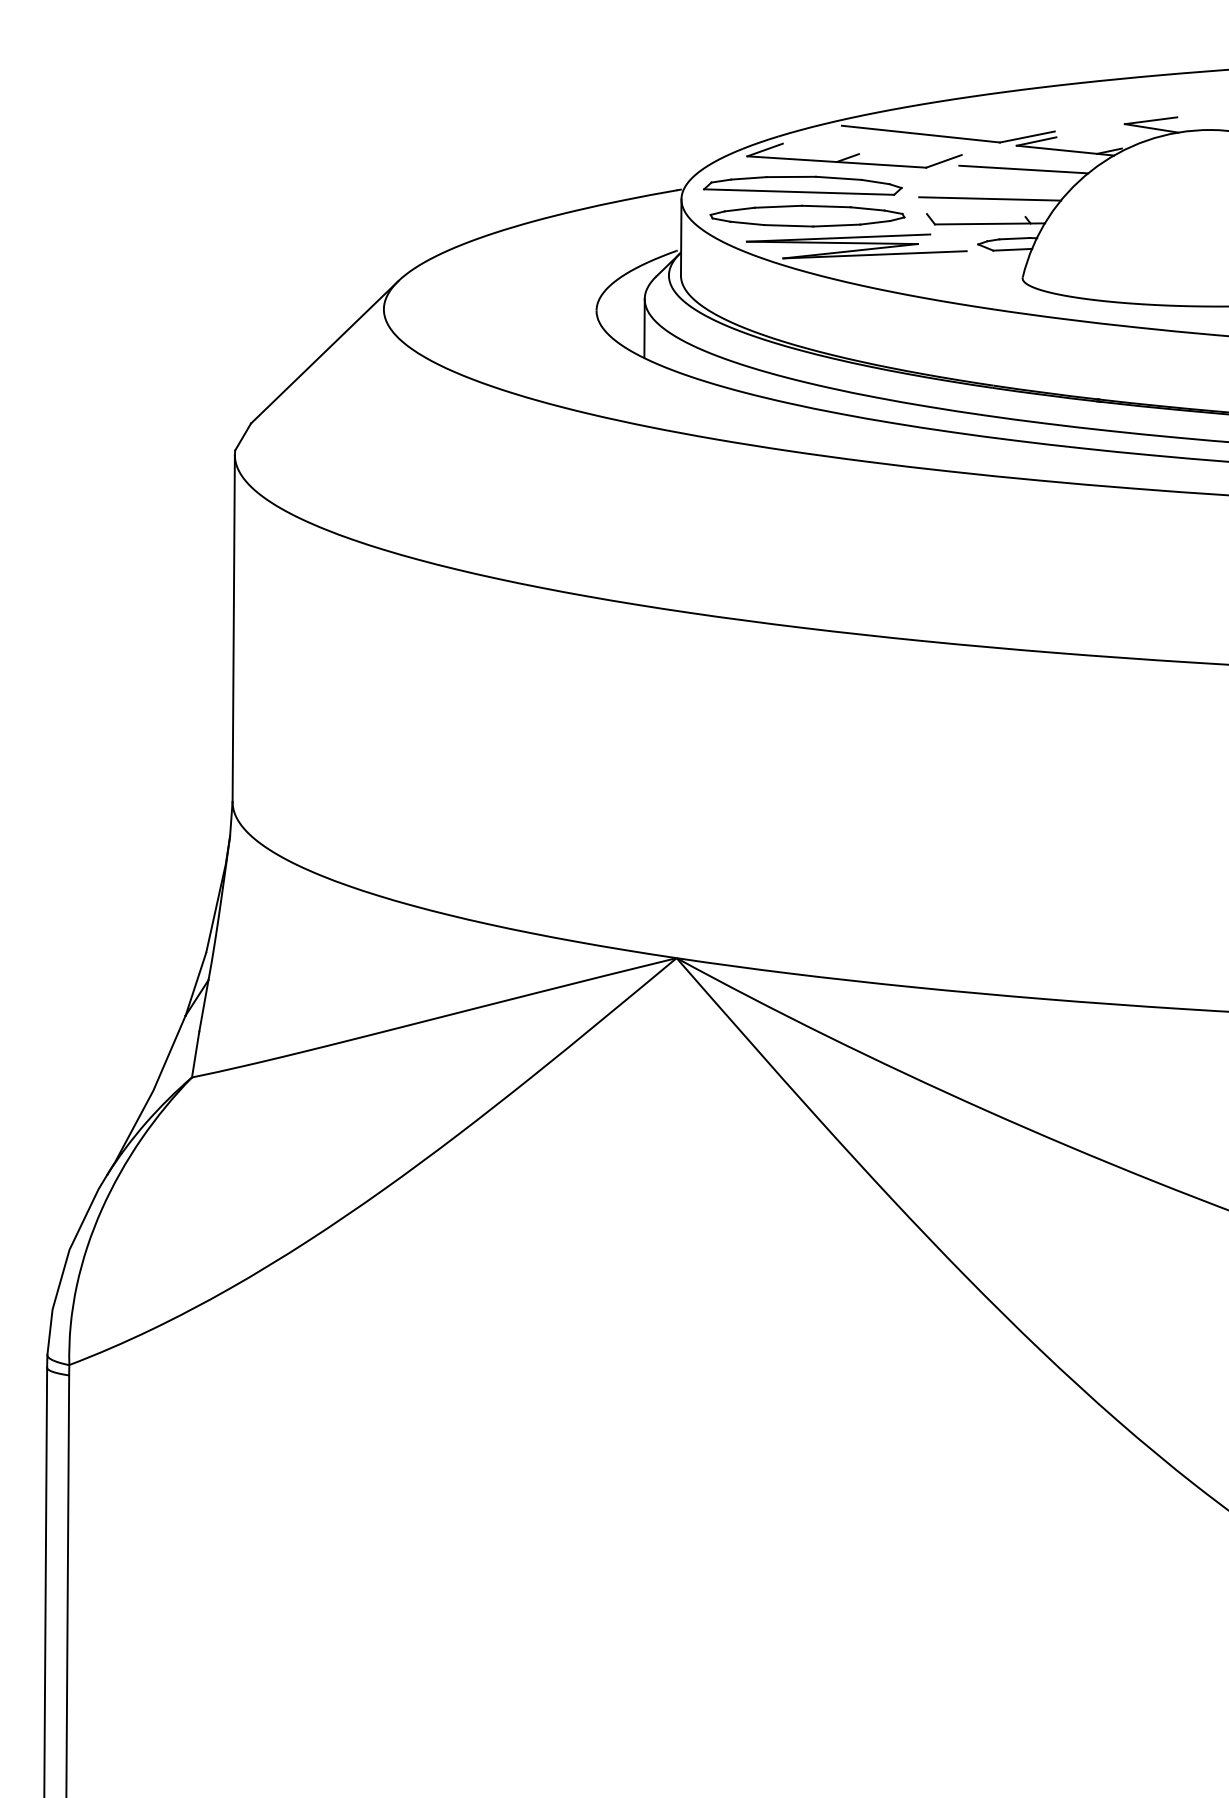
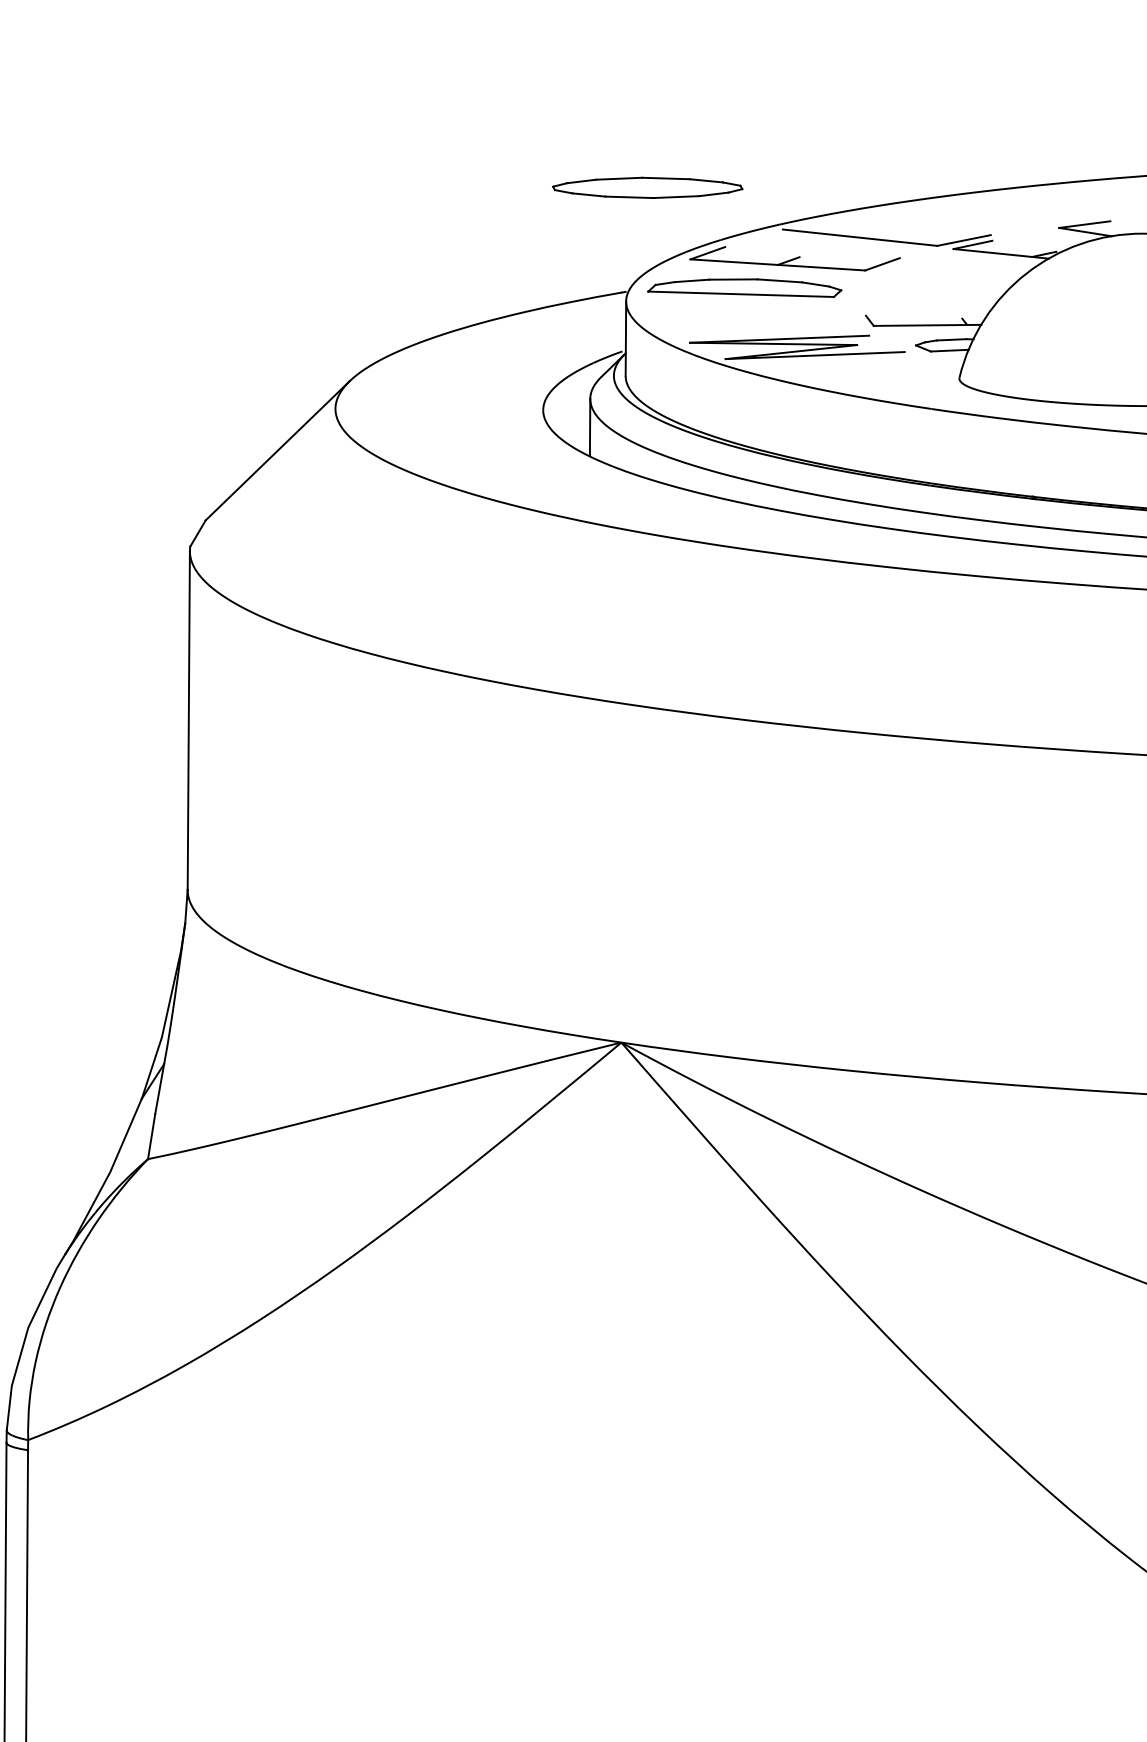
line: (1023, 169) -> (960, 272), removed
line: (990, 198) -> (928, 300), removed
part: (807, 215) -> (647, 187), moved

